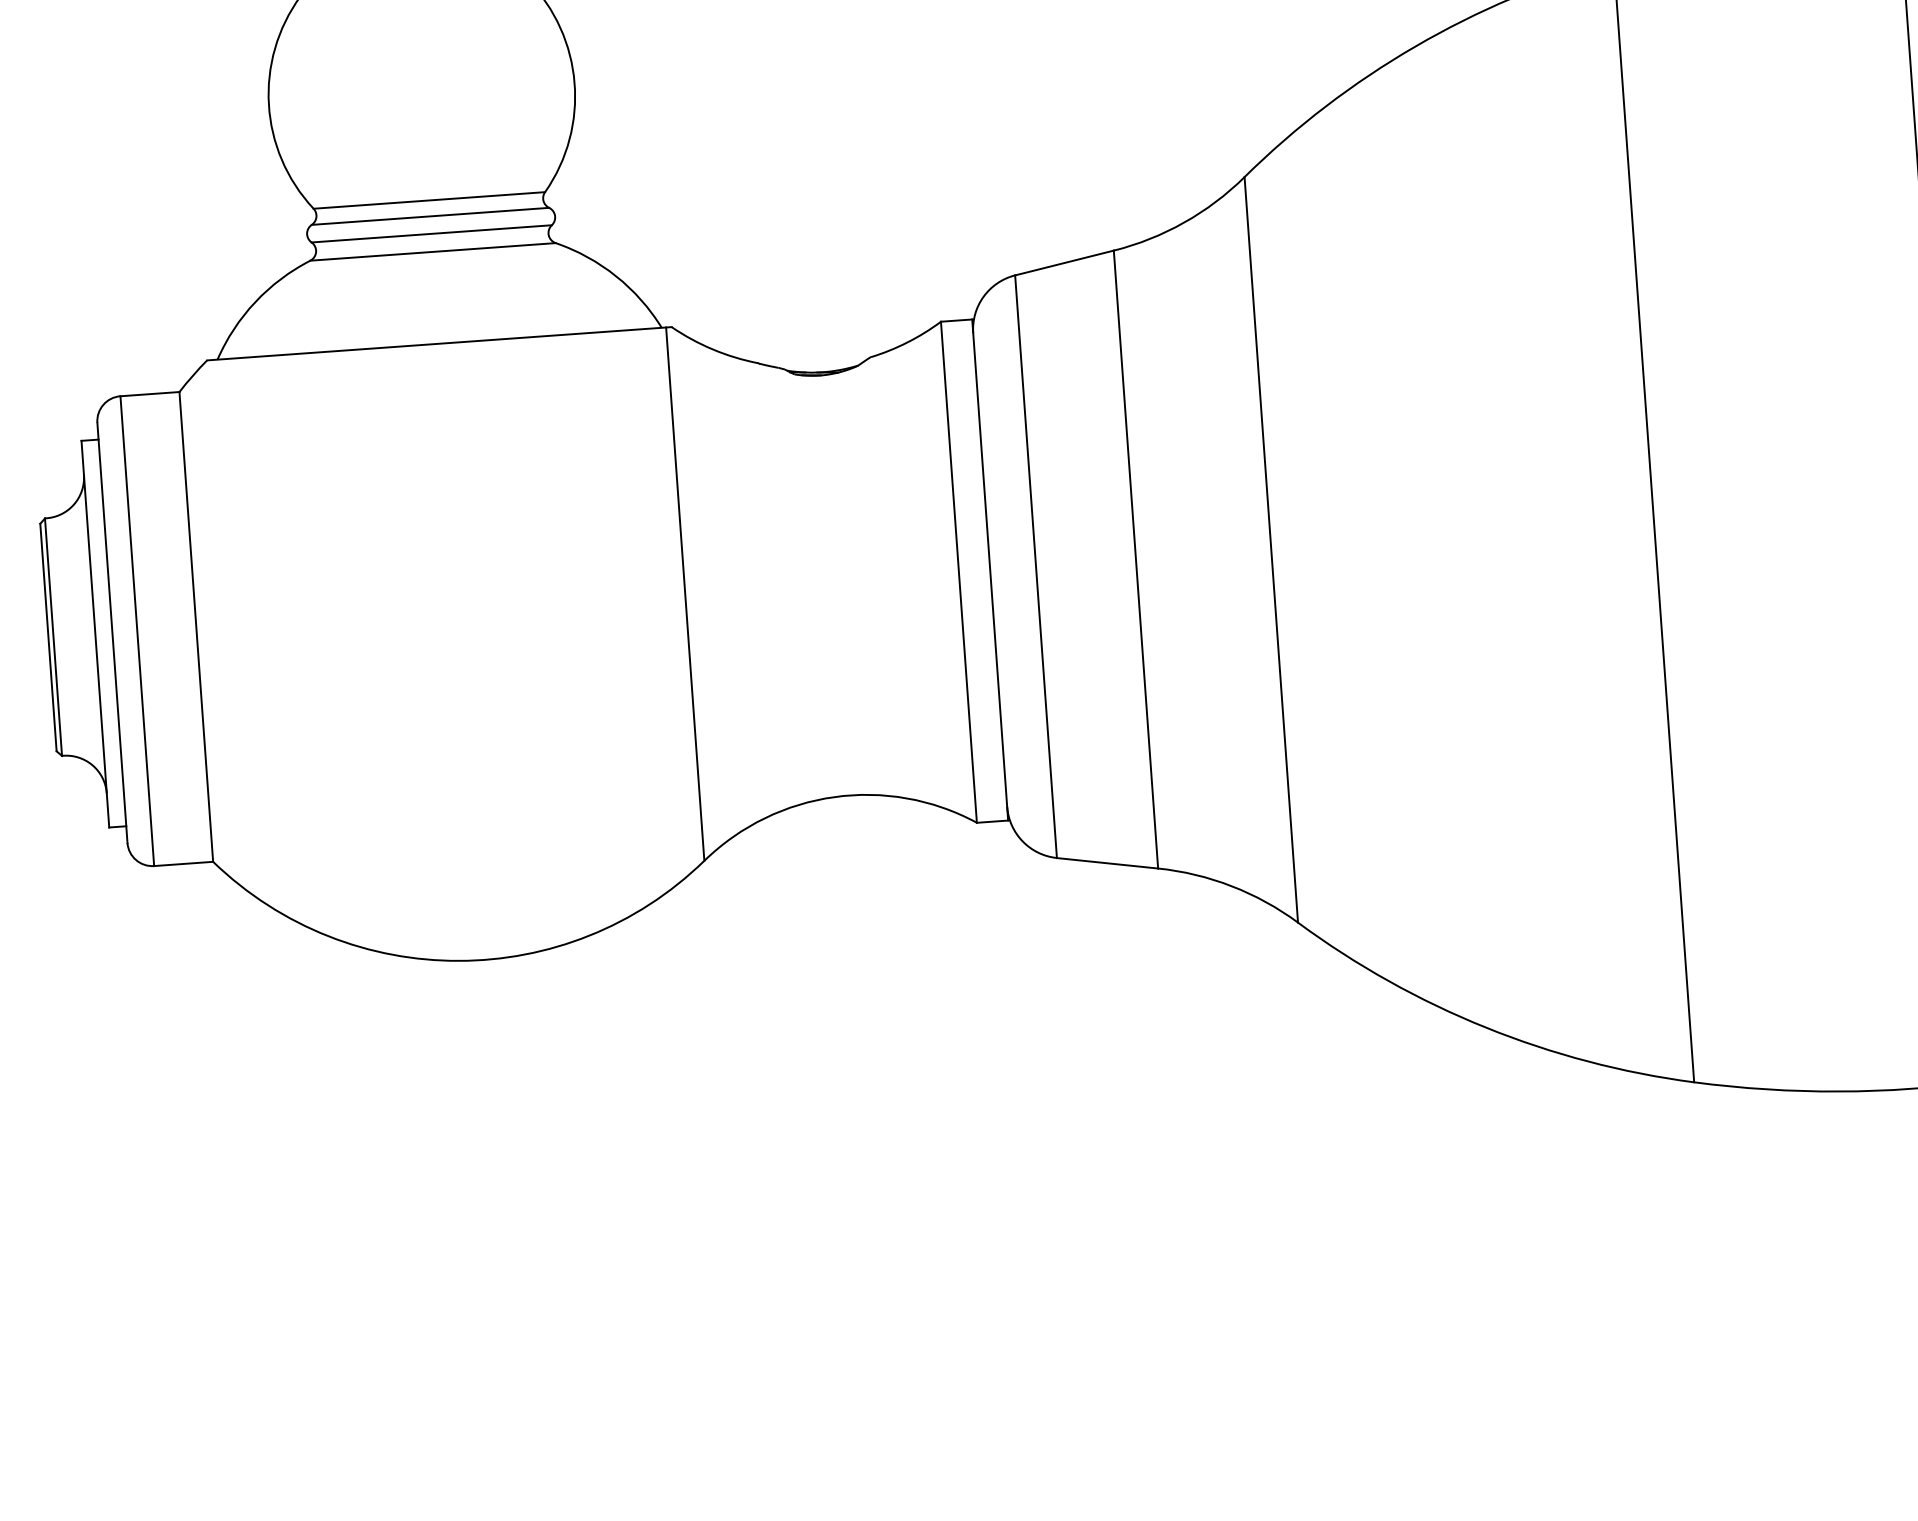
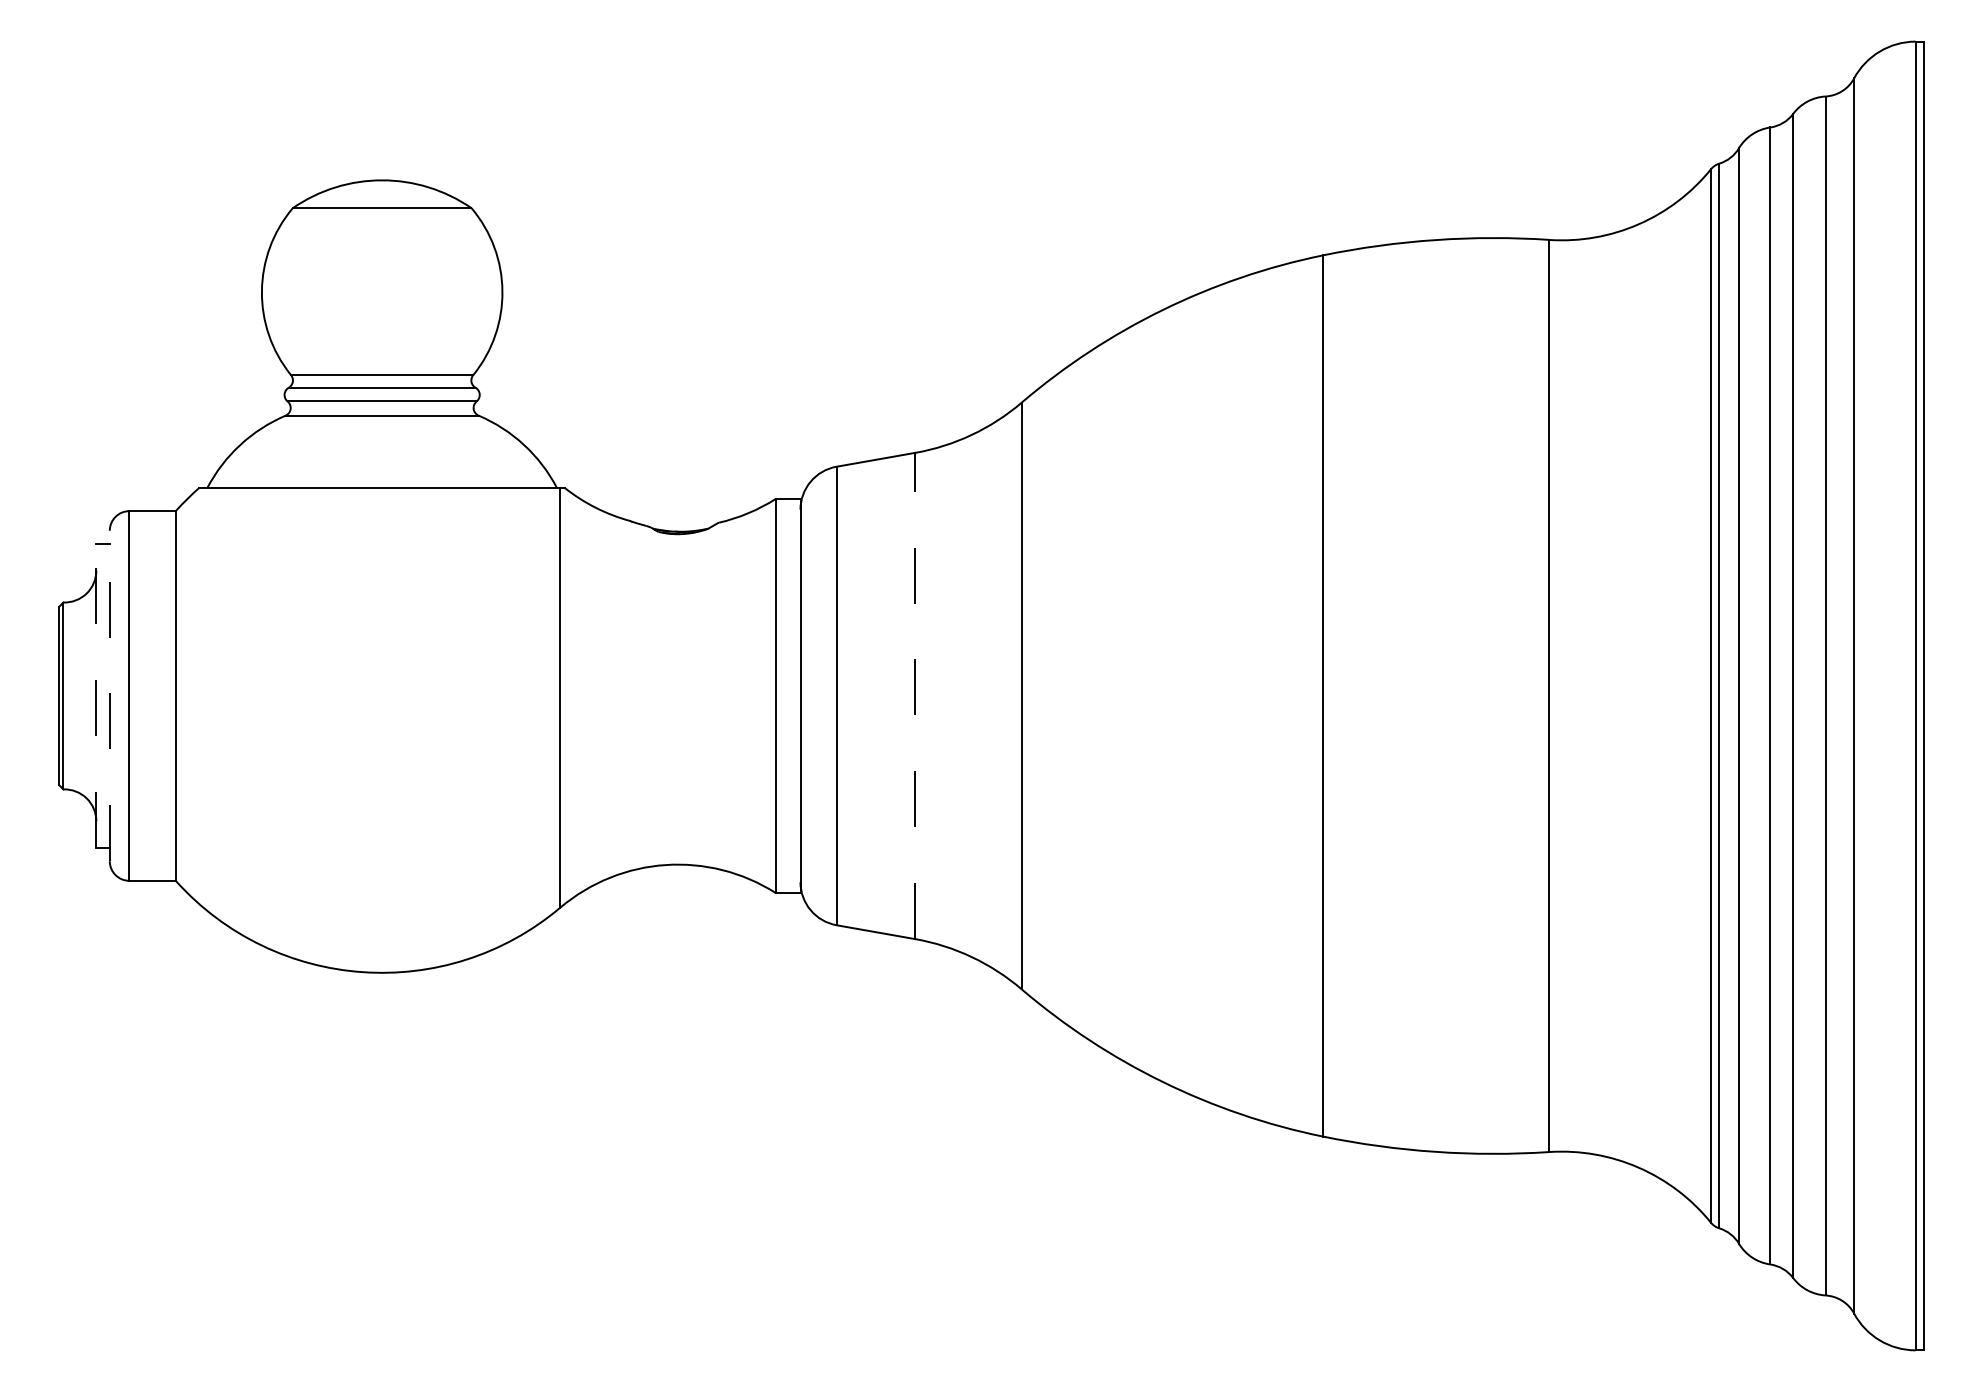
line: (1136, 558) -> (915, 695), solid -> dashed
line: (112, 632) -> (109, 695), solid -> dashed
line: (95, 633) -> (96, 695), solid -> dashed

